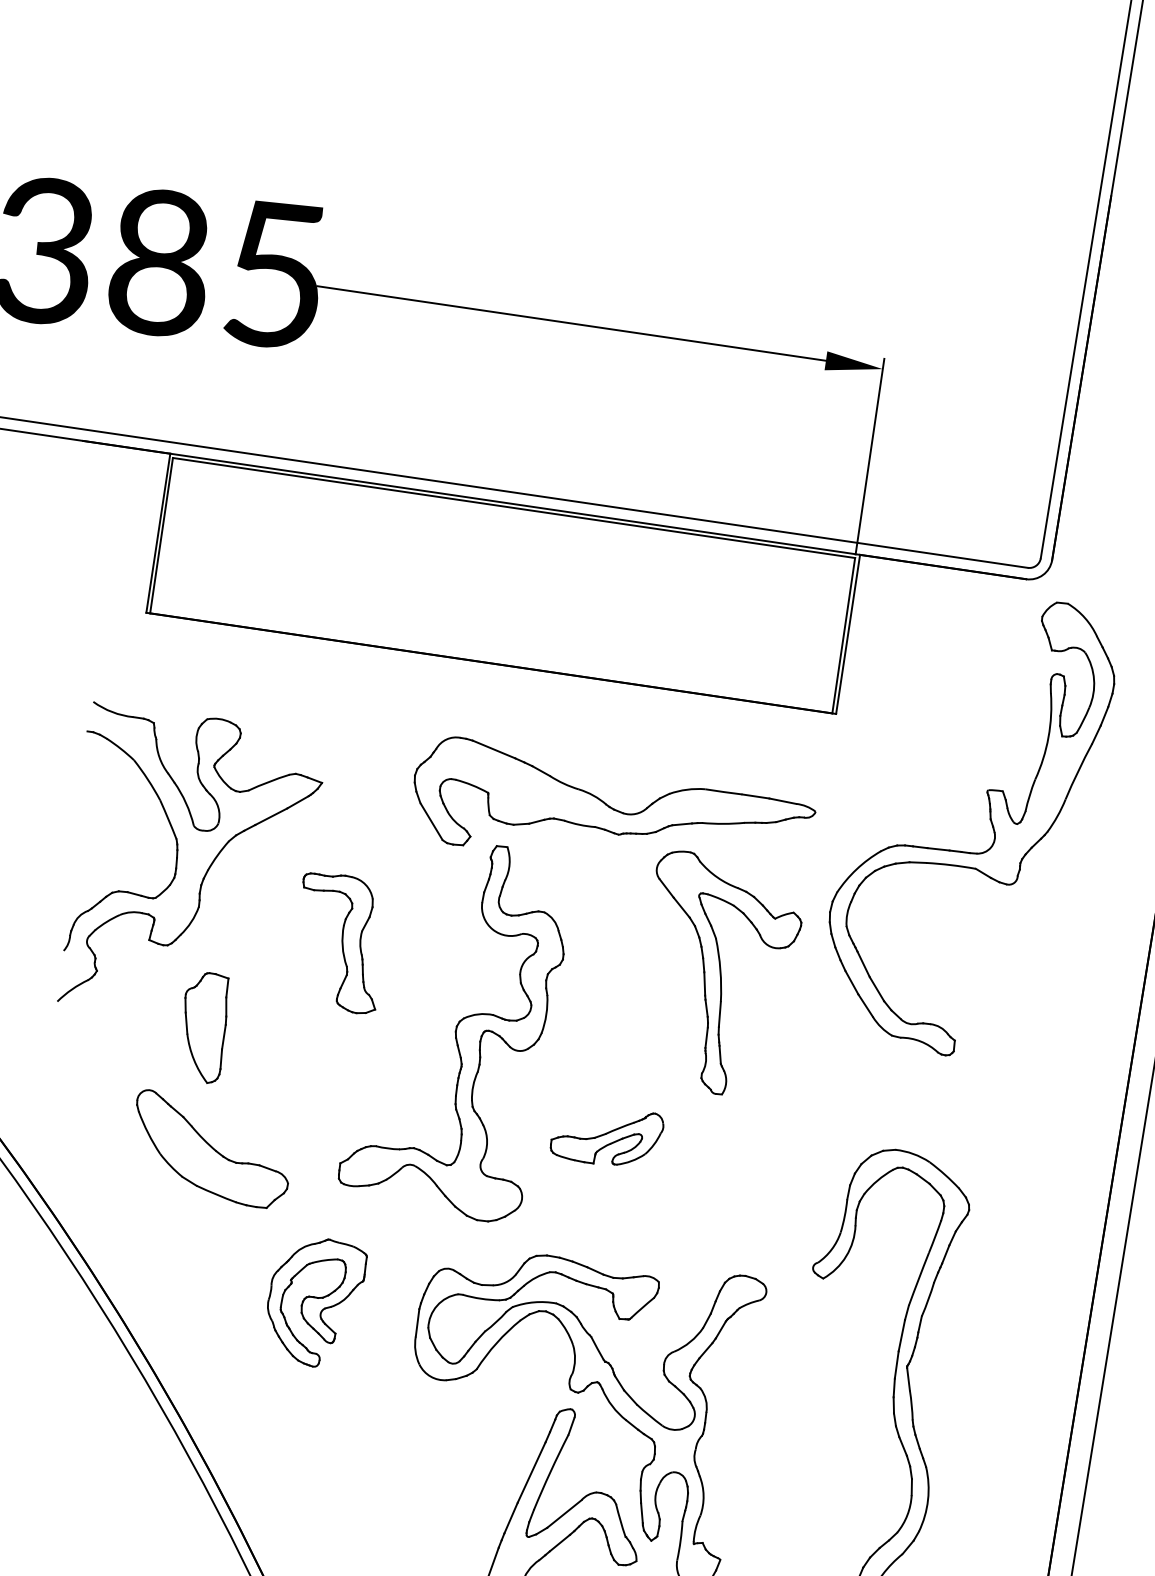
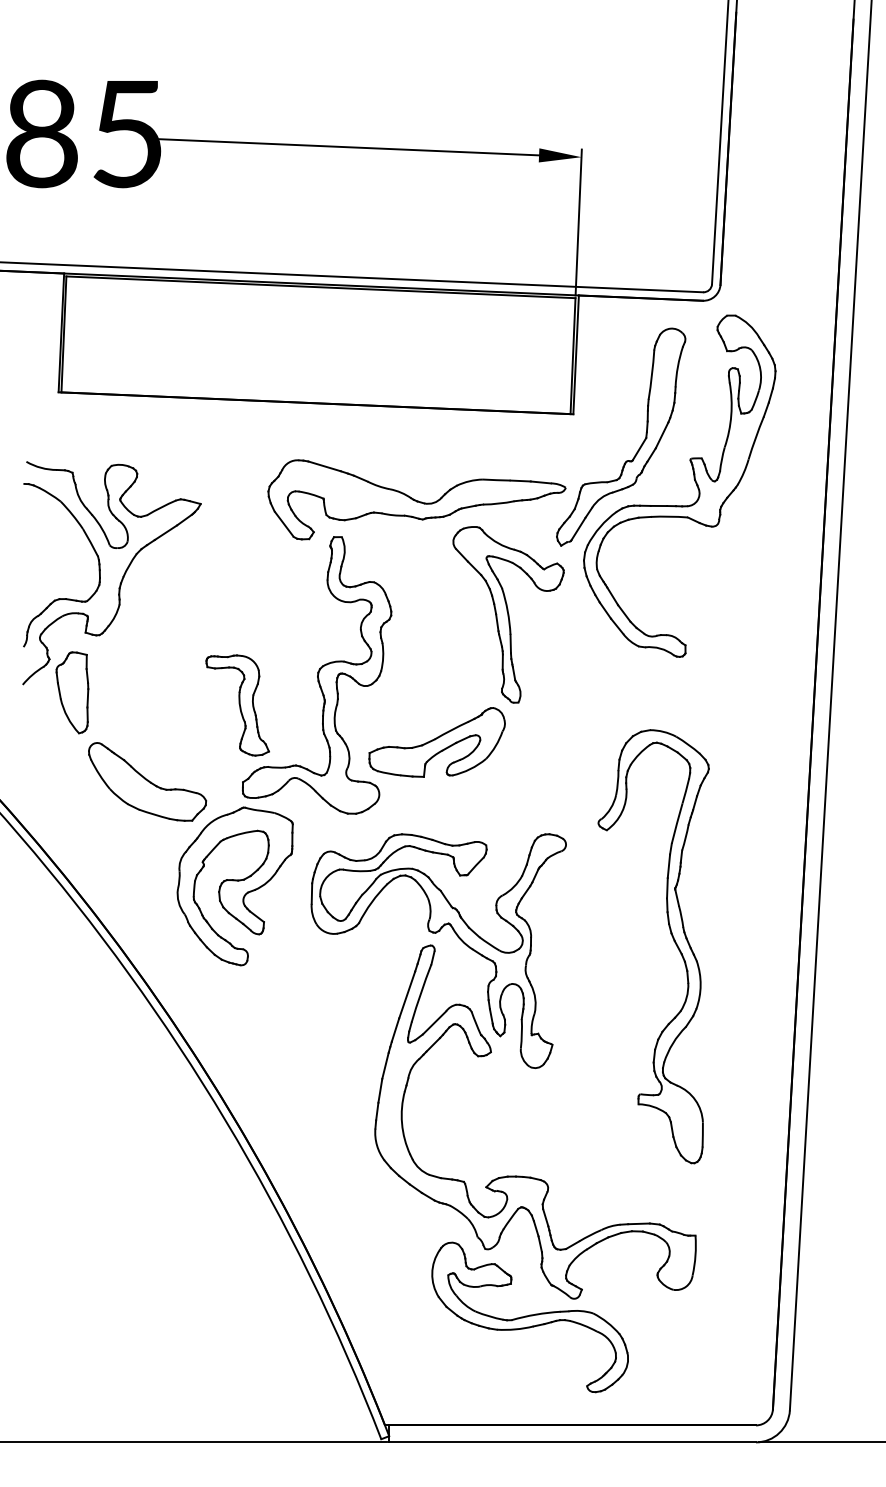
part: (919, 769) -> (638, 448), added
part: (339, 943) -> (237, 705), moved
part: (204, 1027) -> (72, 692), moved
part: (606, 1136) -> (436, 742), size x1.67
part: (314, 1302) -> (234, 886), size x1.67

